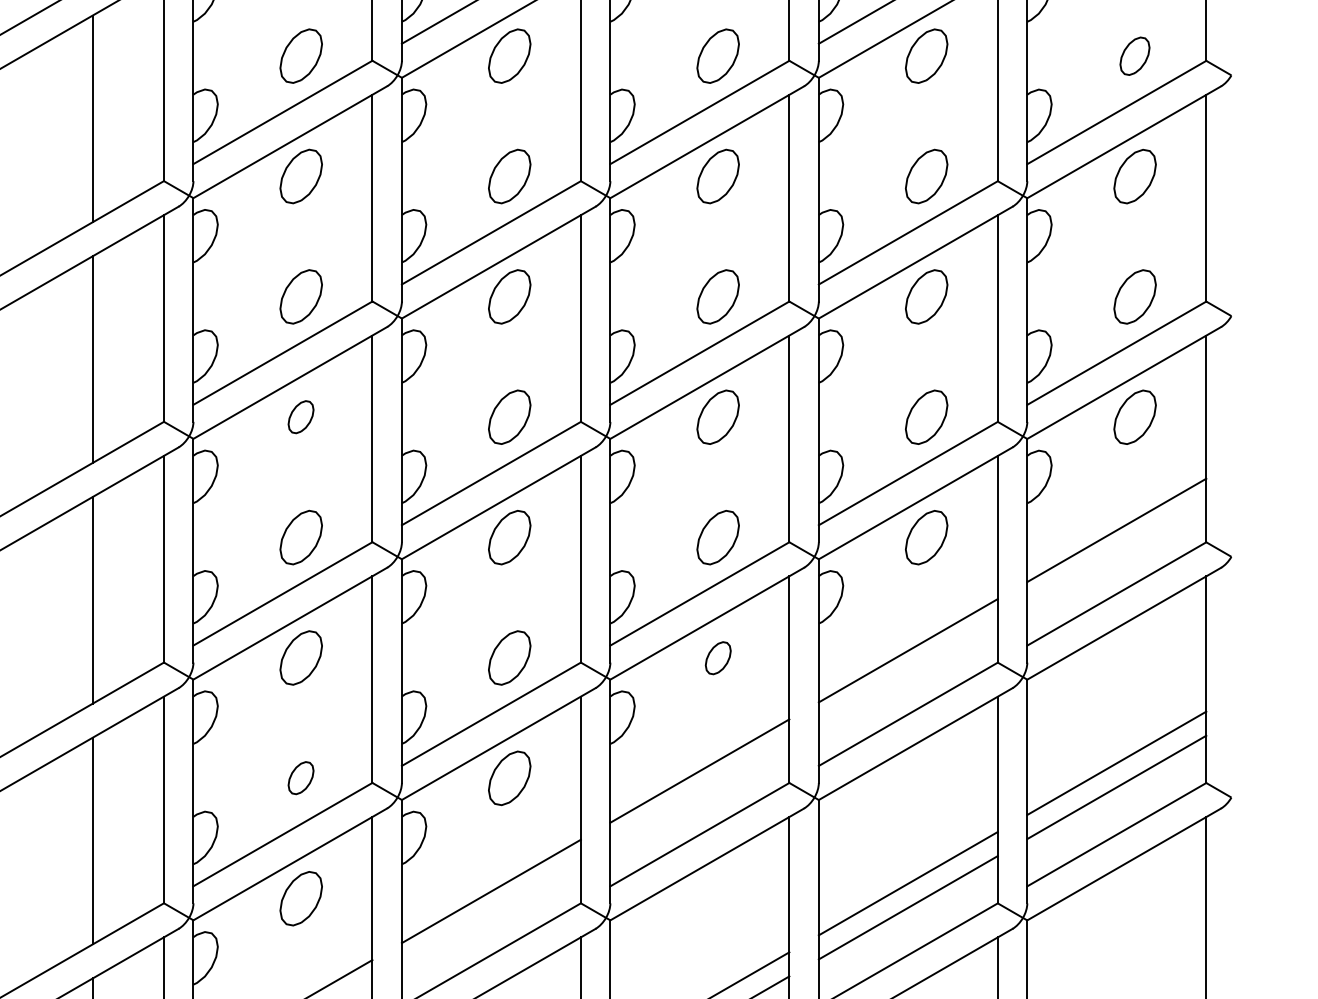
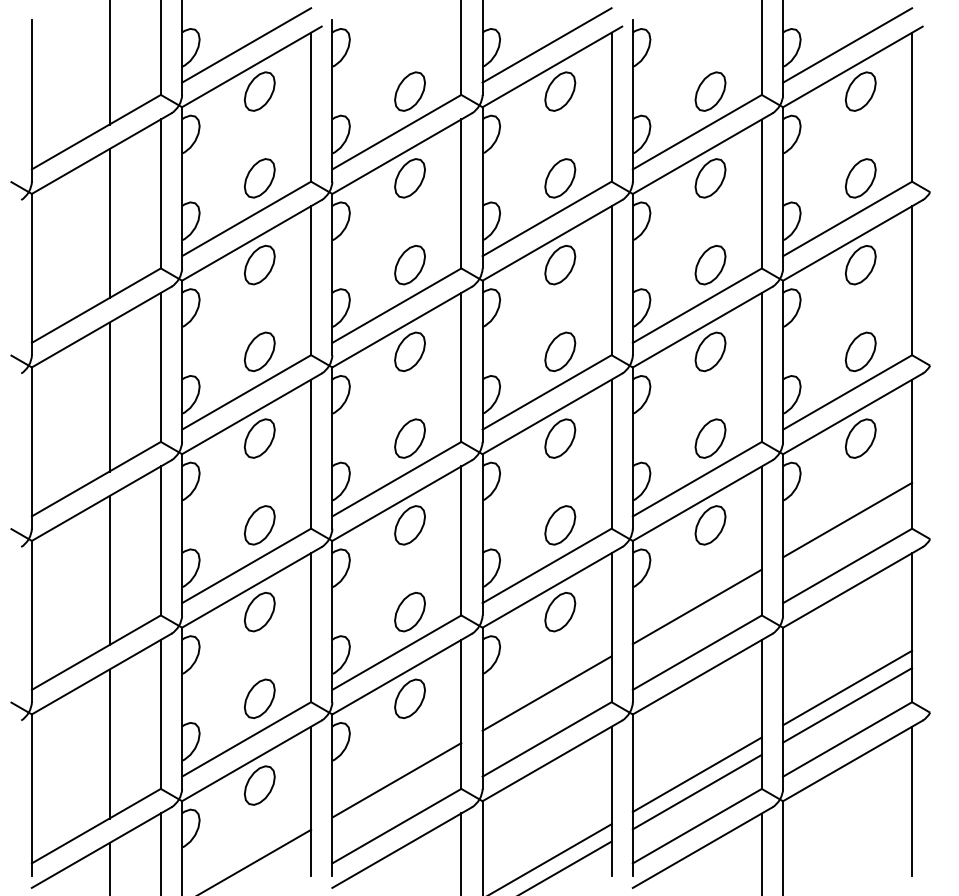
part: (1134, 56) -> (860, 178), size x1.43
part: (300, 417) -> (259, 438), size x1.67
part: (718, 658) -> (560, 612), size x1.67
part: (300, 777) -> (259, 698), size x1.67

